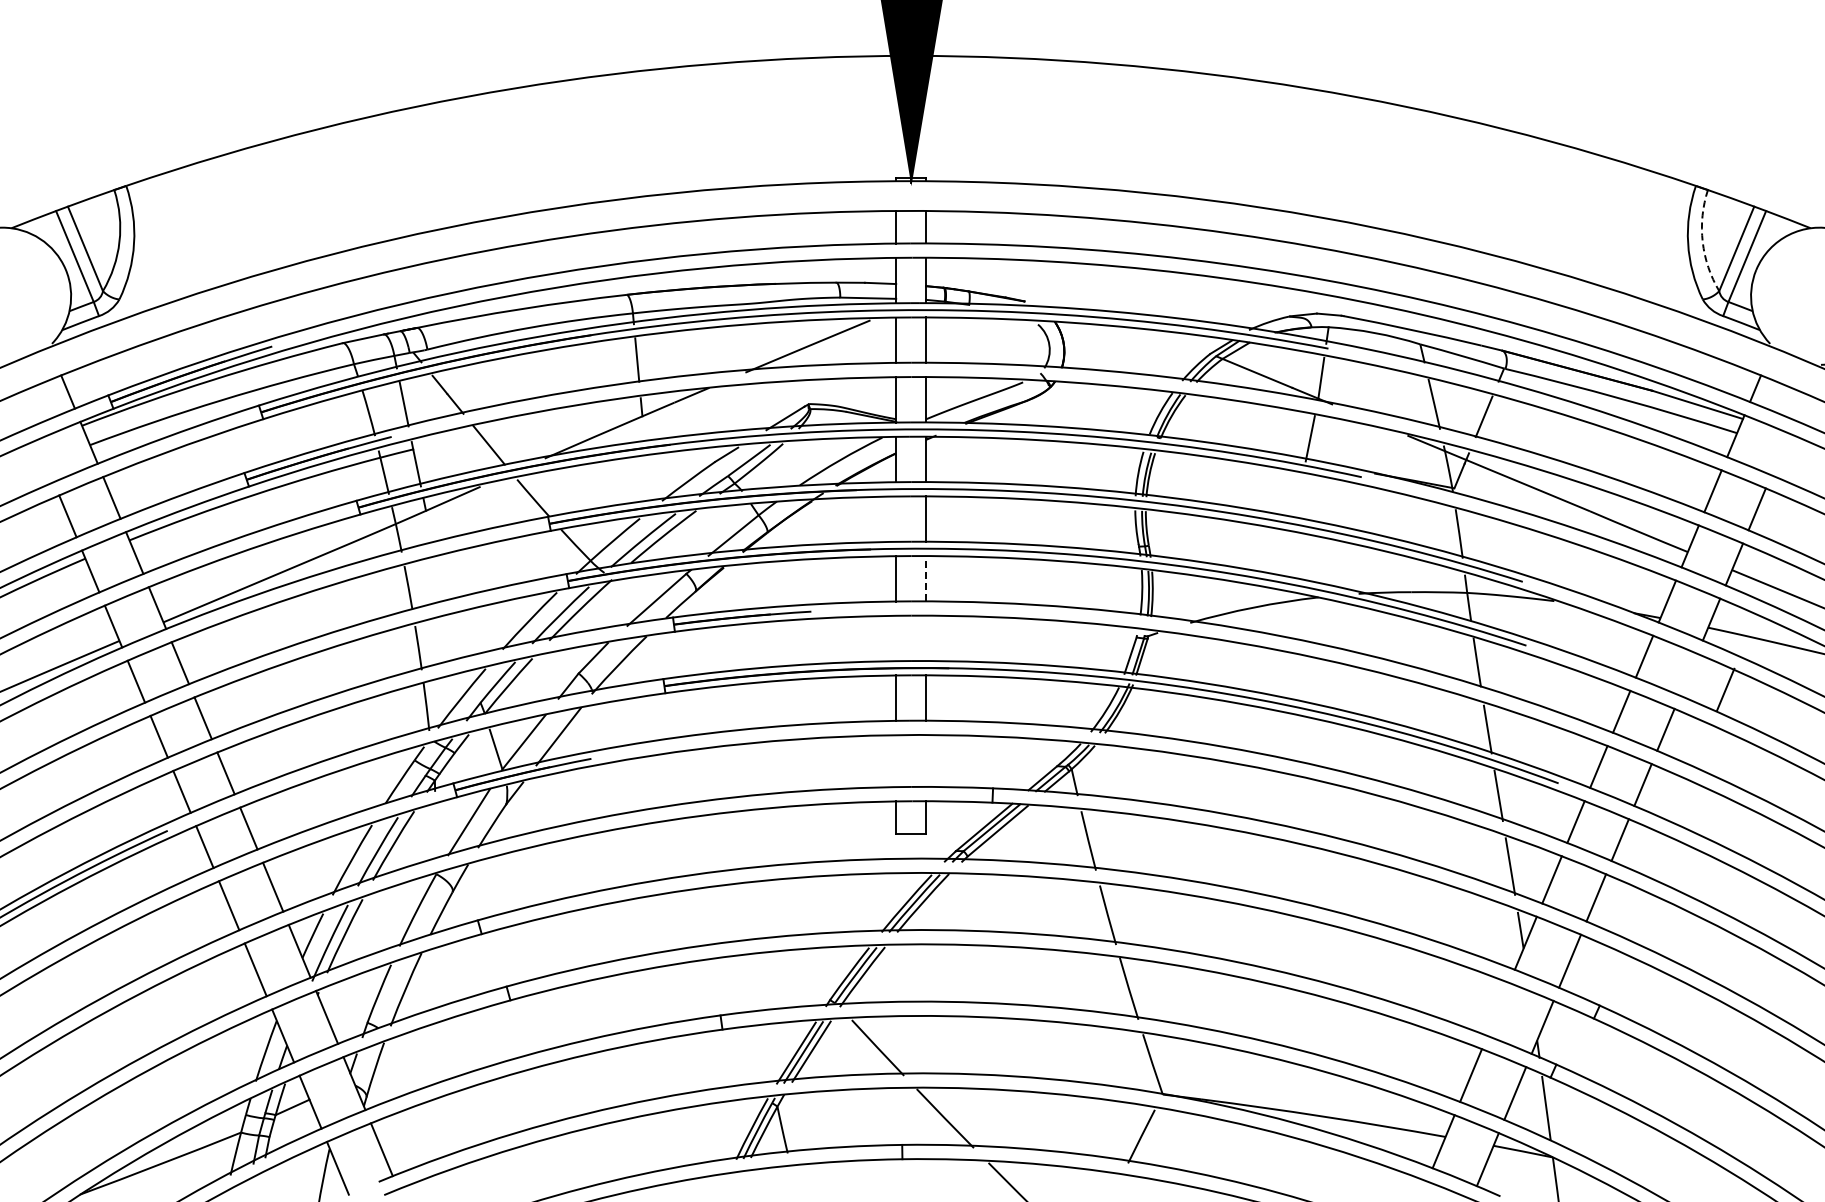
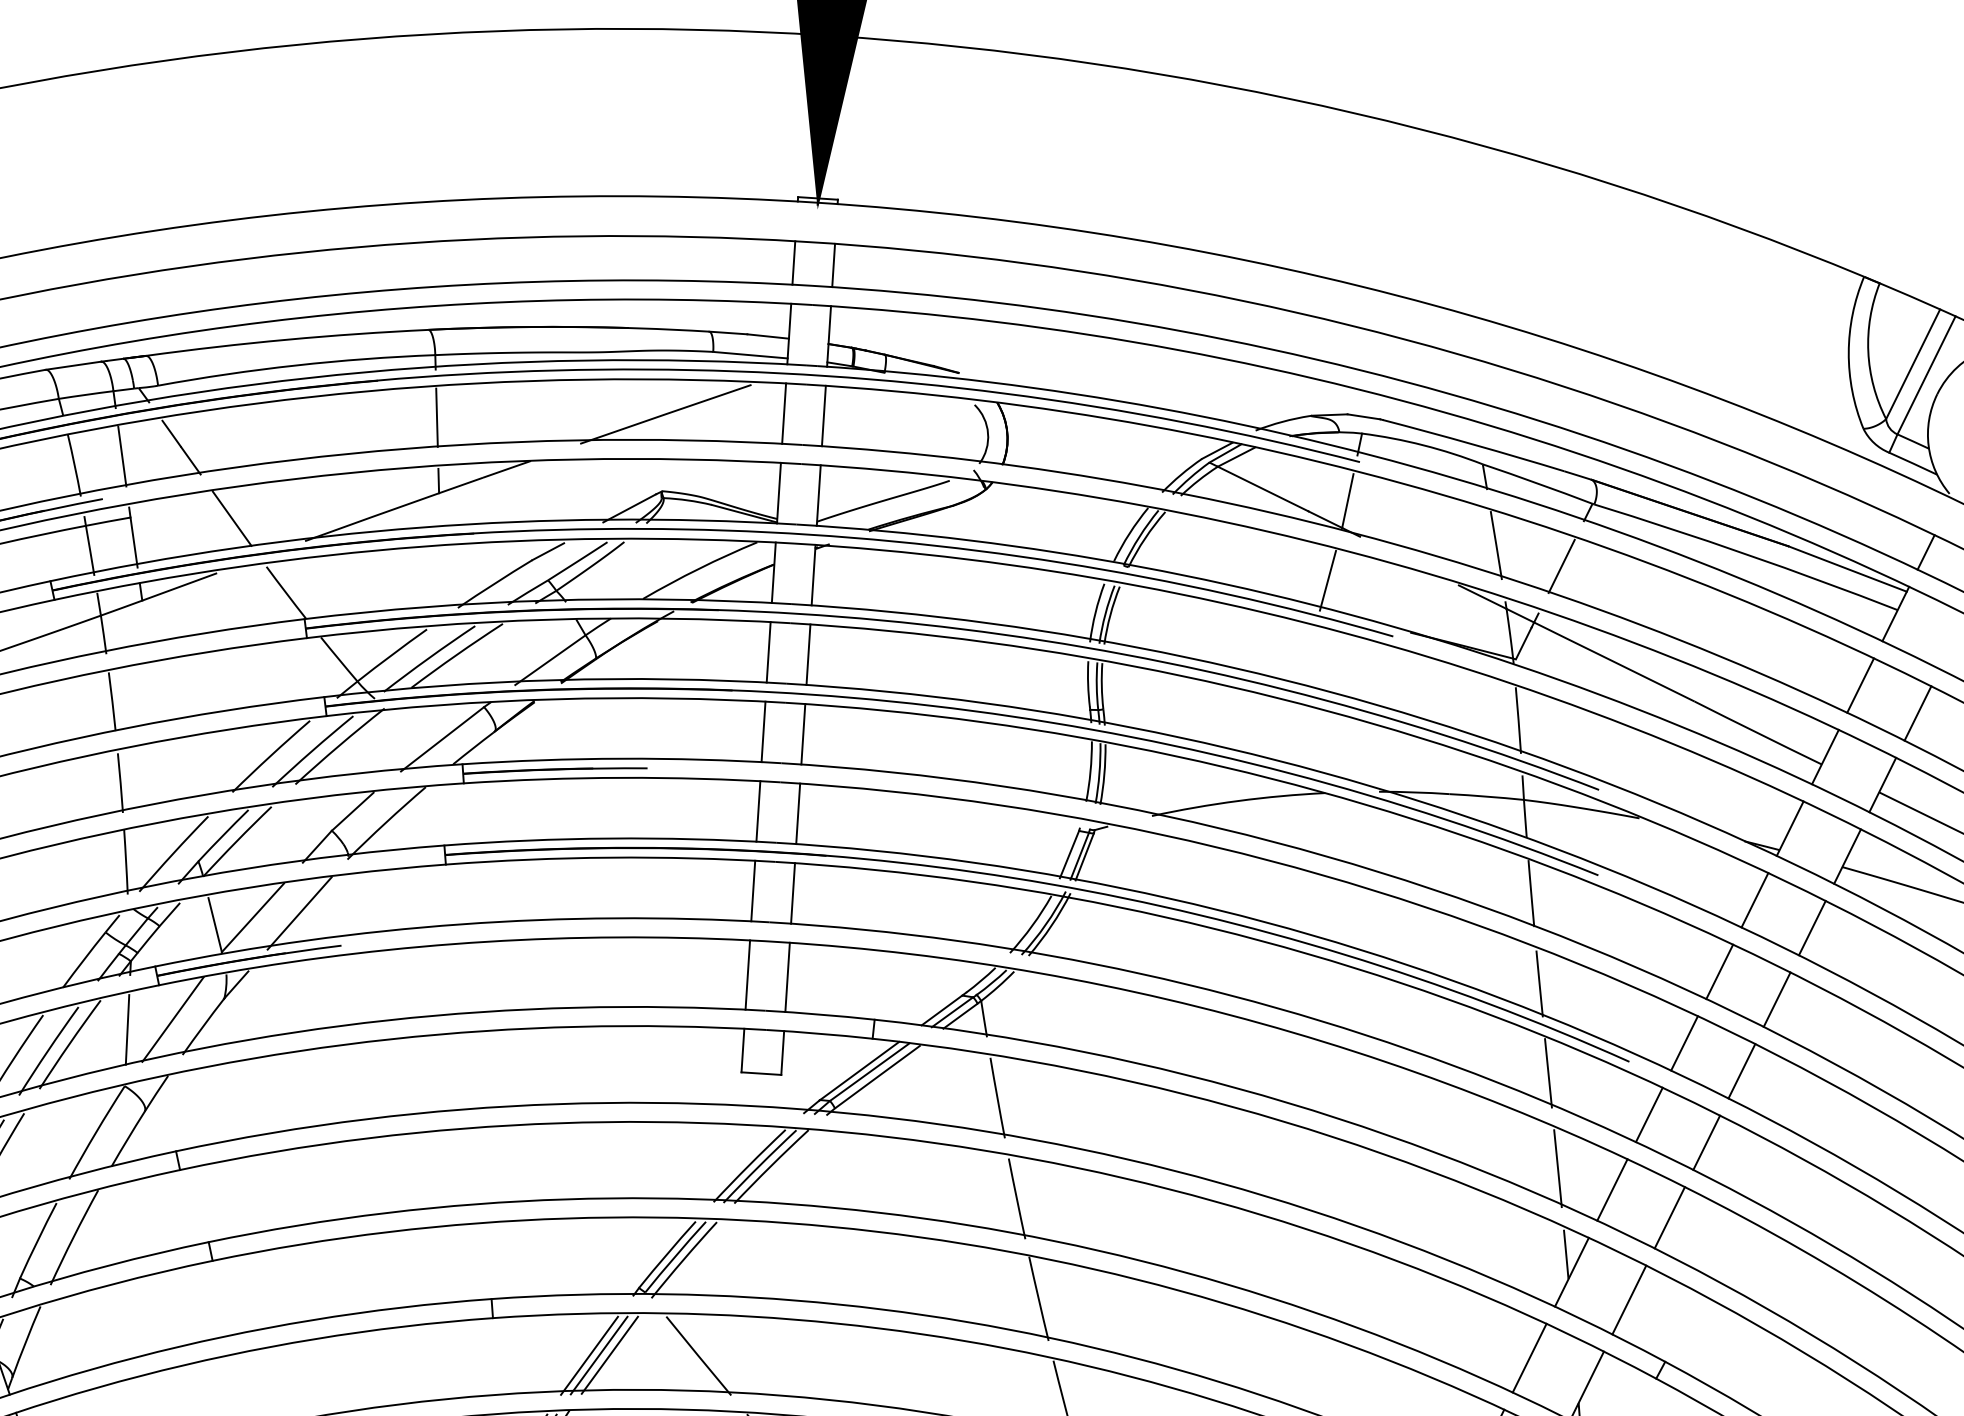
arc: (1702, 241) -> (1868, 351), dashed -> solid
line: (896, 518) -> (769, 651), added
line: (926, 578) -> (803, 734), dashed -> solid
line: (896, 638) -> (758, 811), added
line: (926, 638) -> (798, 814), added
line: (1725, 689) -> (1812, 927), moved
line: (926, 760) -> (788, 976), added
line: (896, 761) -> (748, 975), added
line: (435, 831) -> (127, 1029), added
line: (1498, 1009) -> (1529, 1358), added

